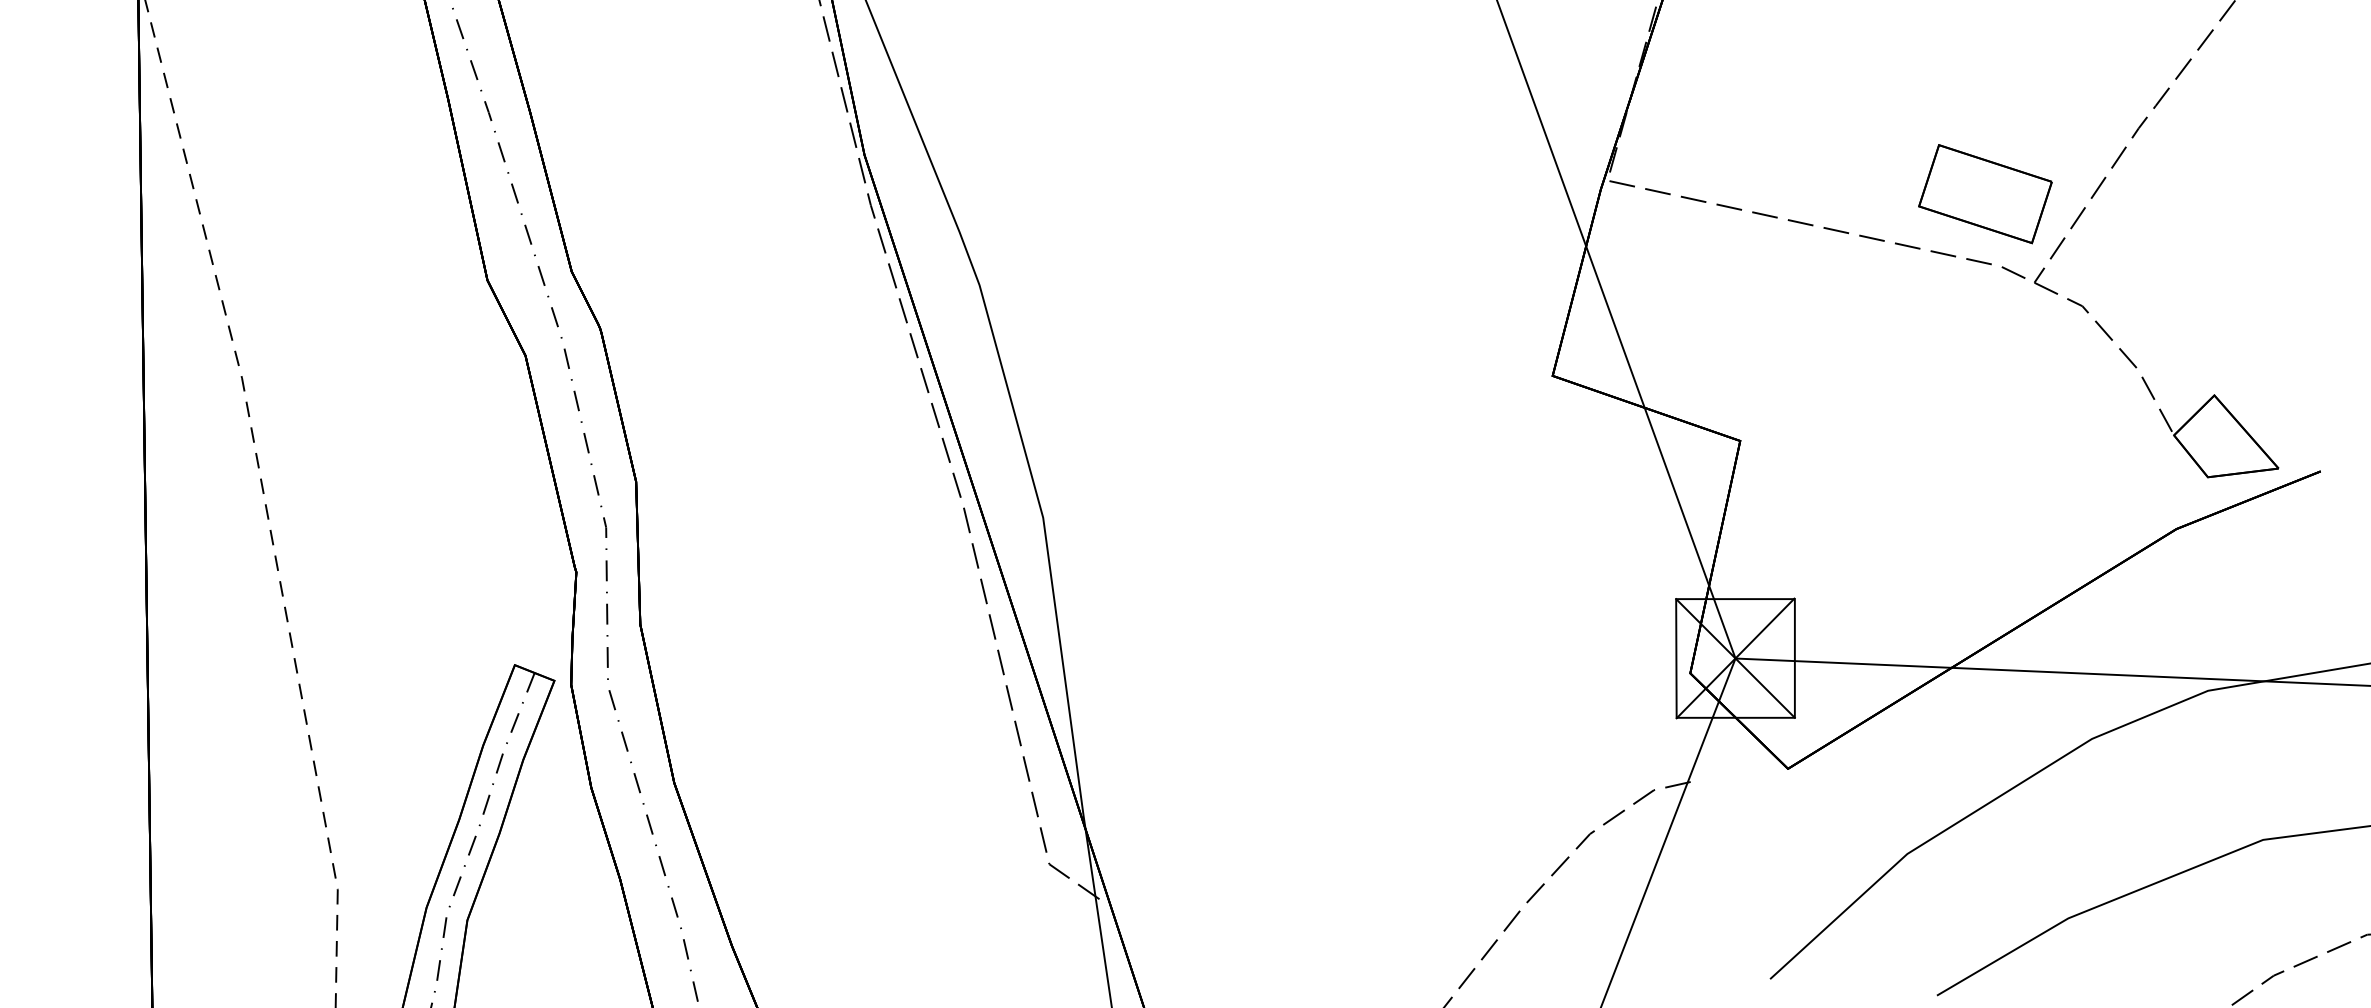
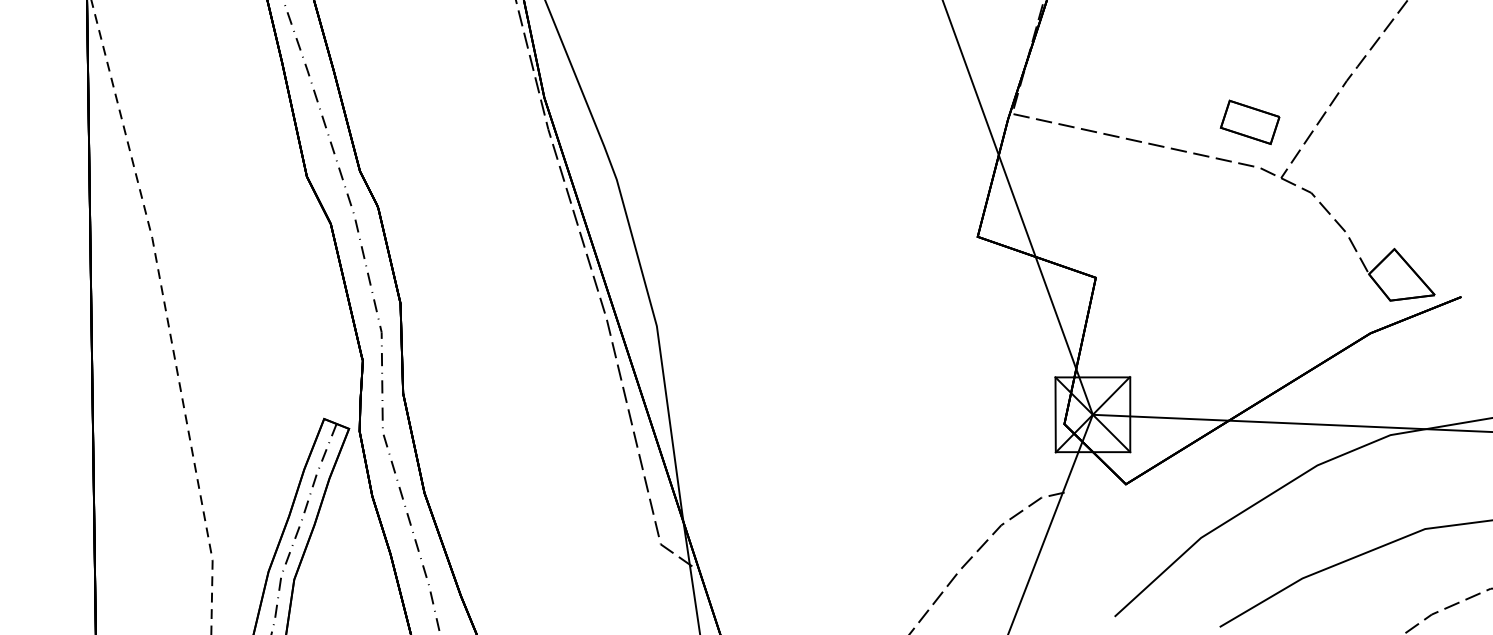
part: (1984, 194) -> (1249, 122), size x0.7

